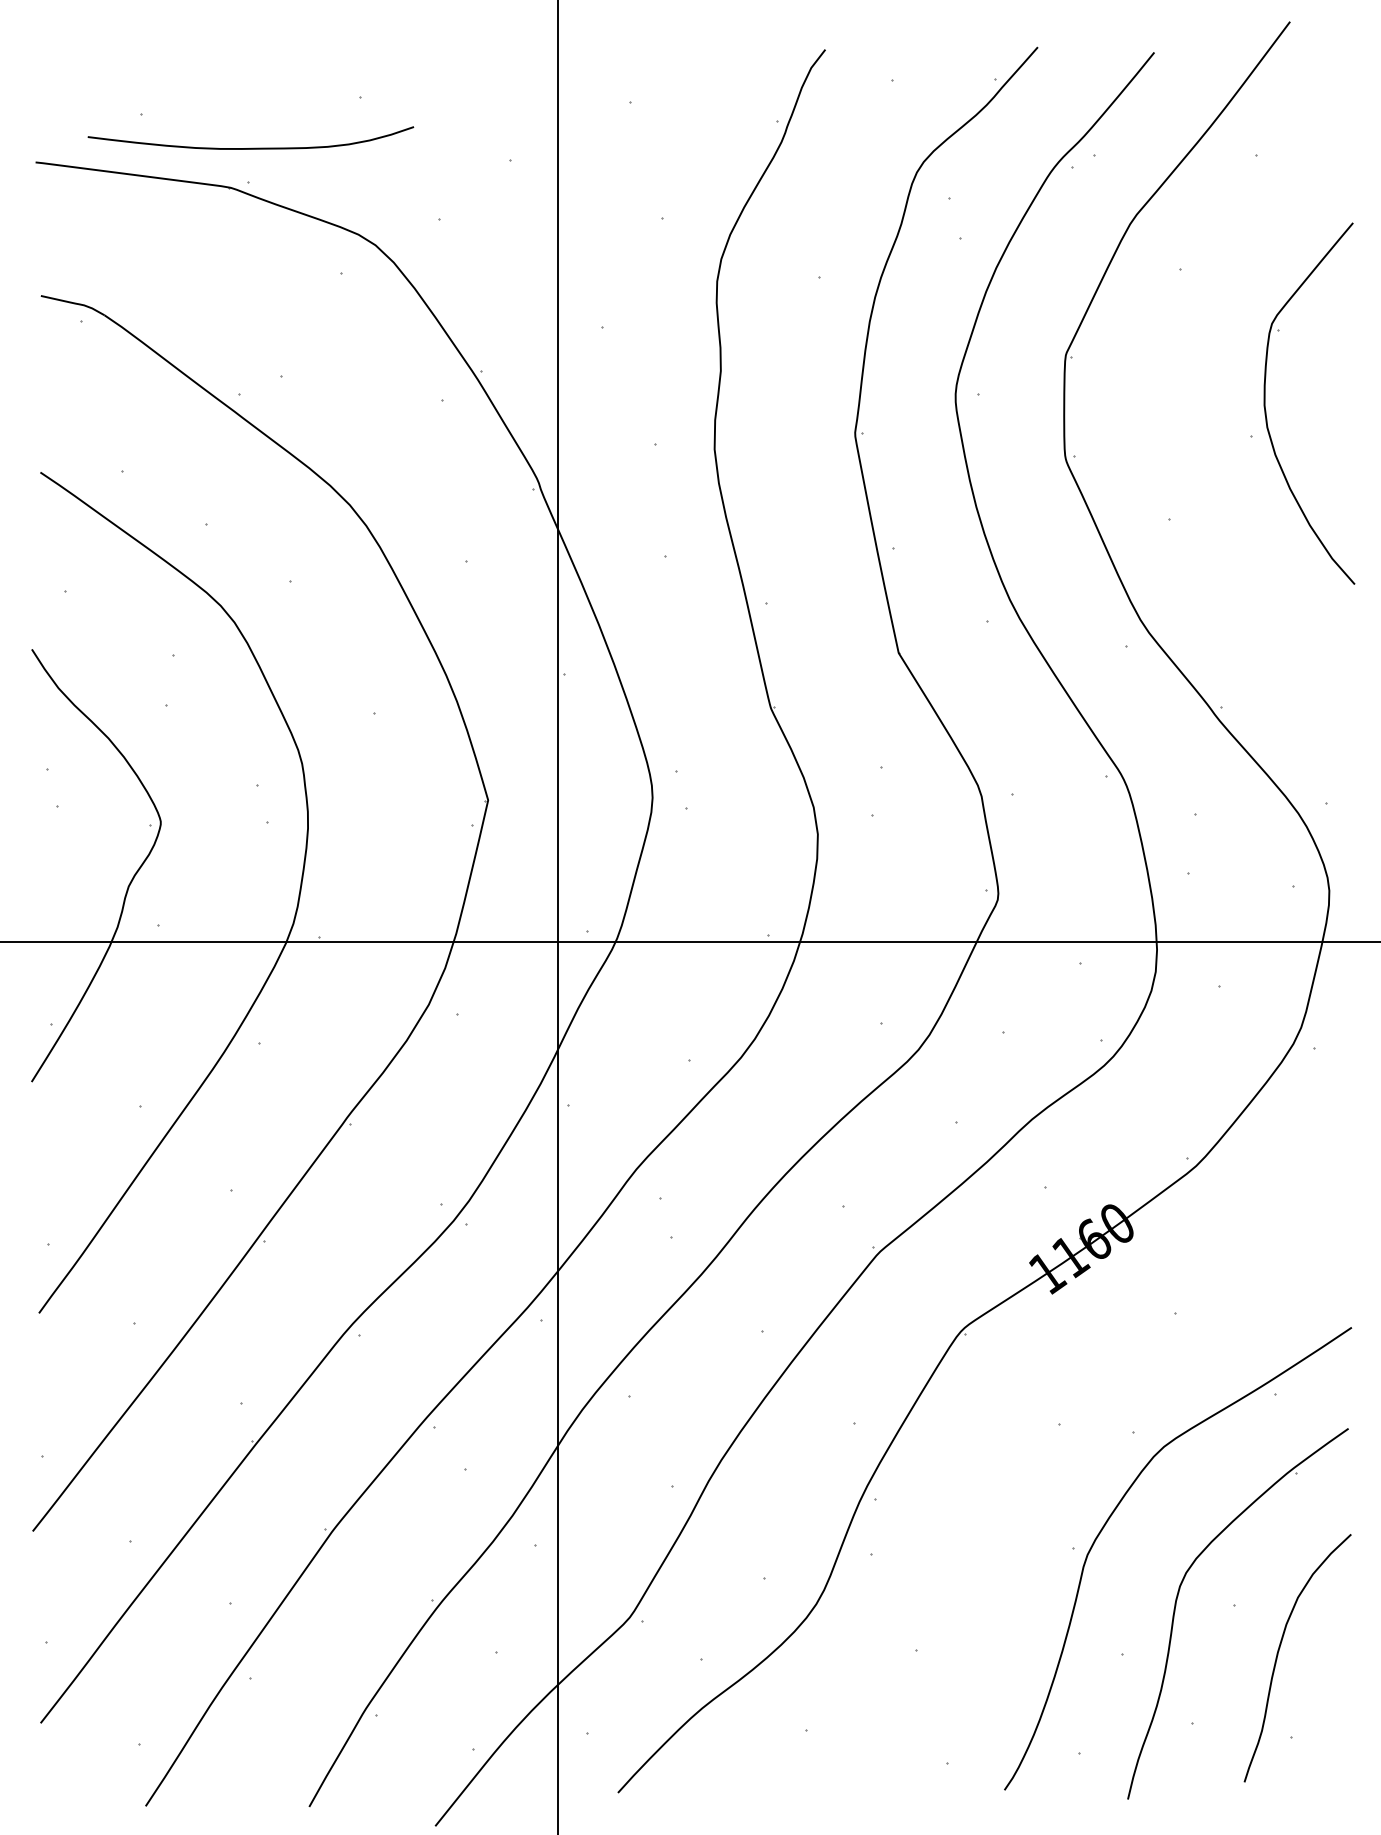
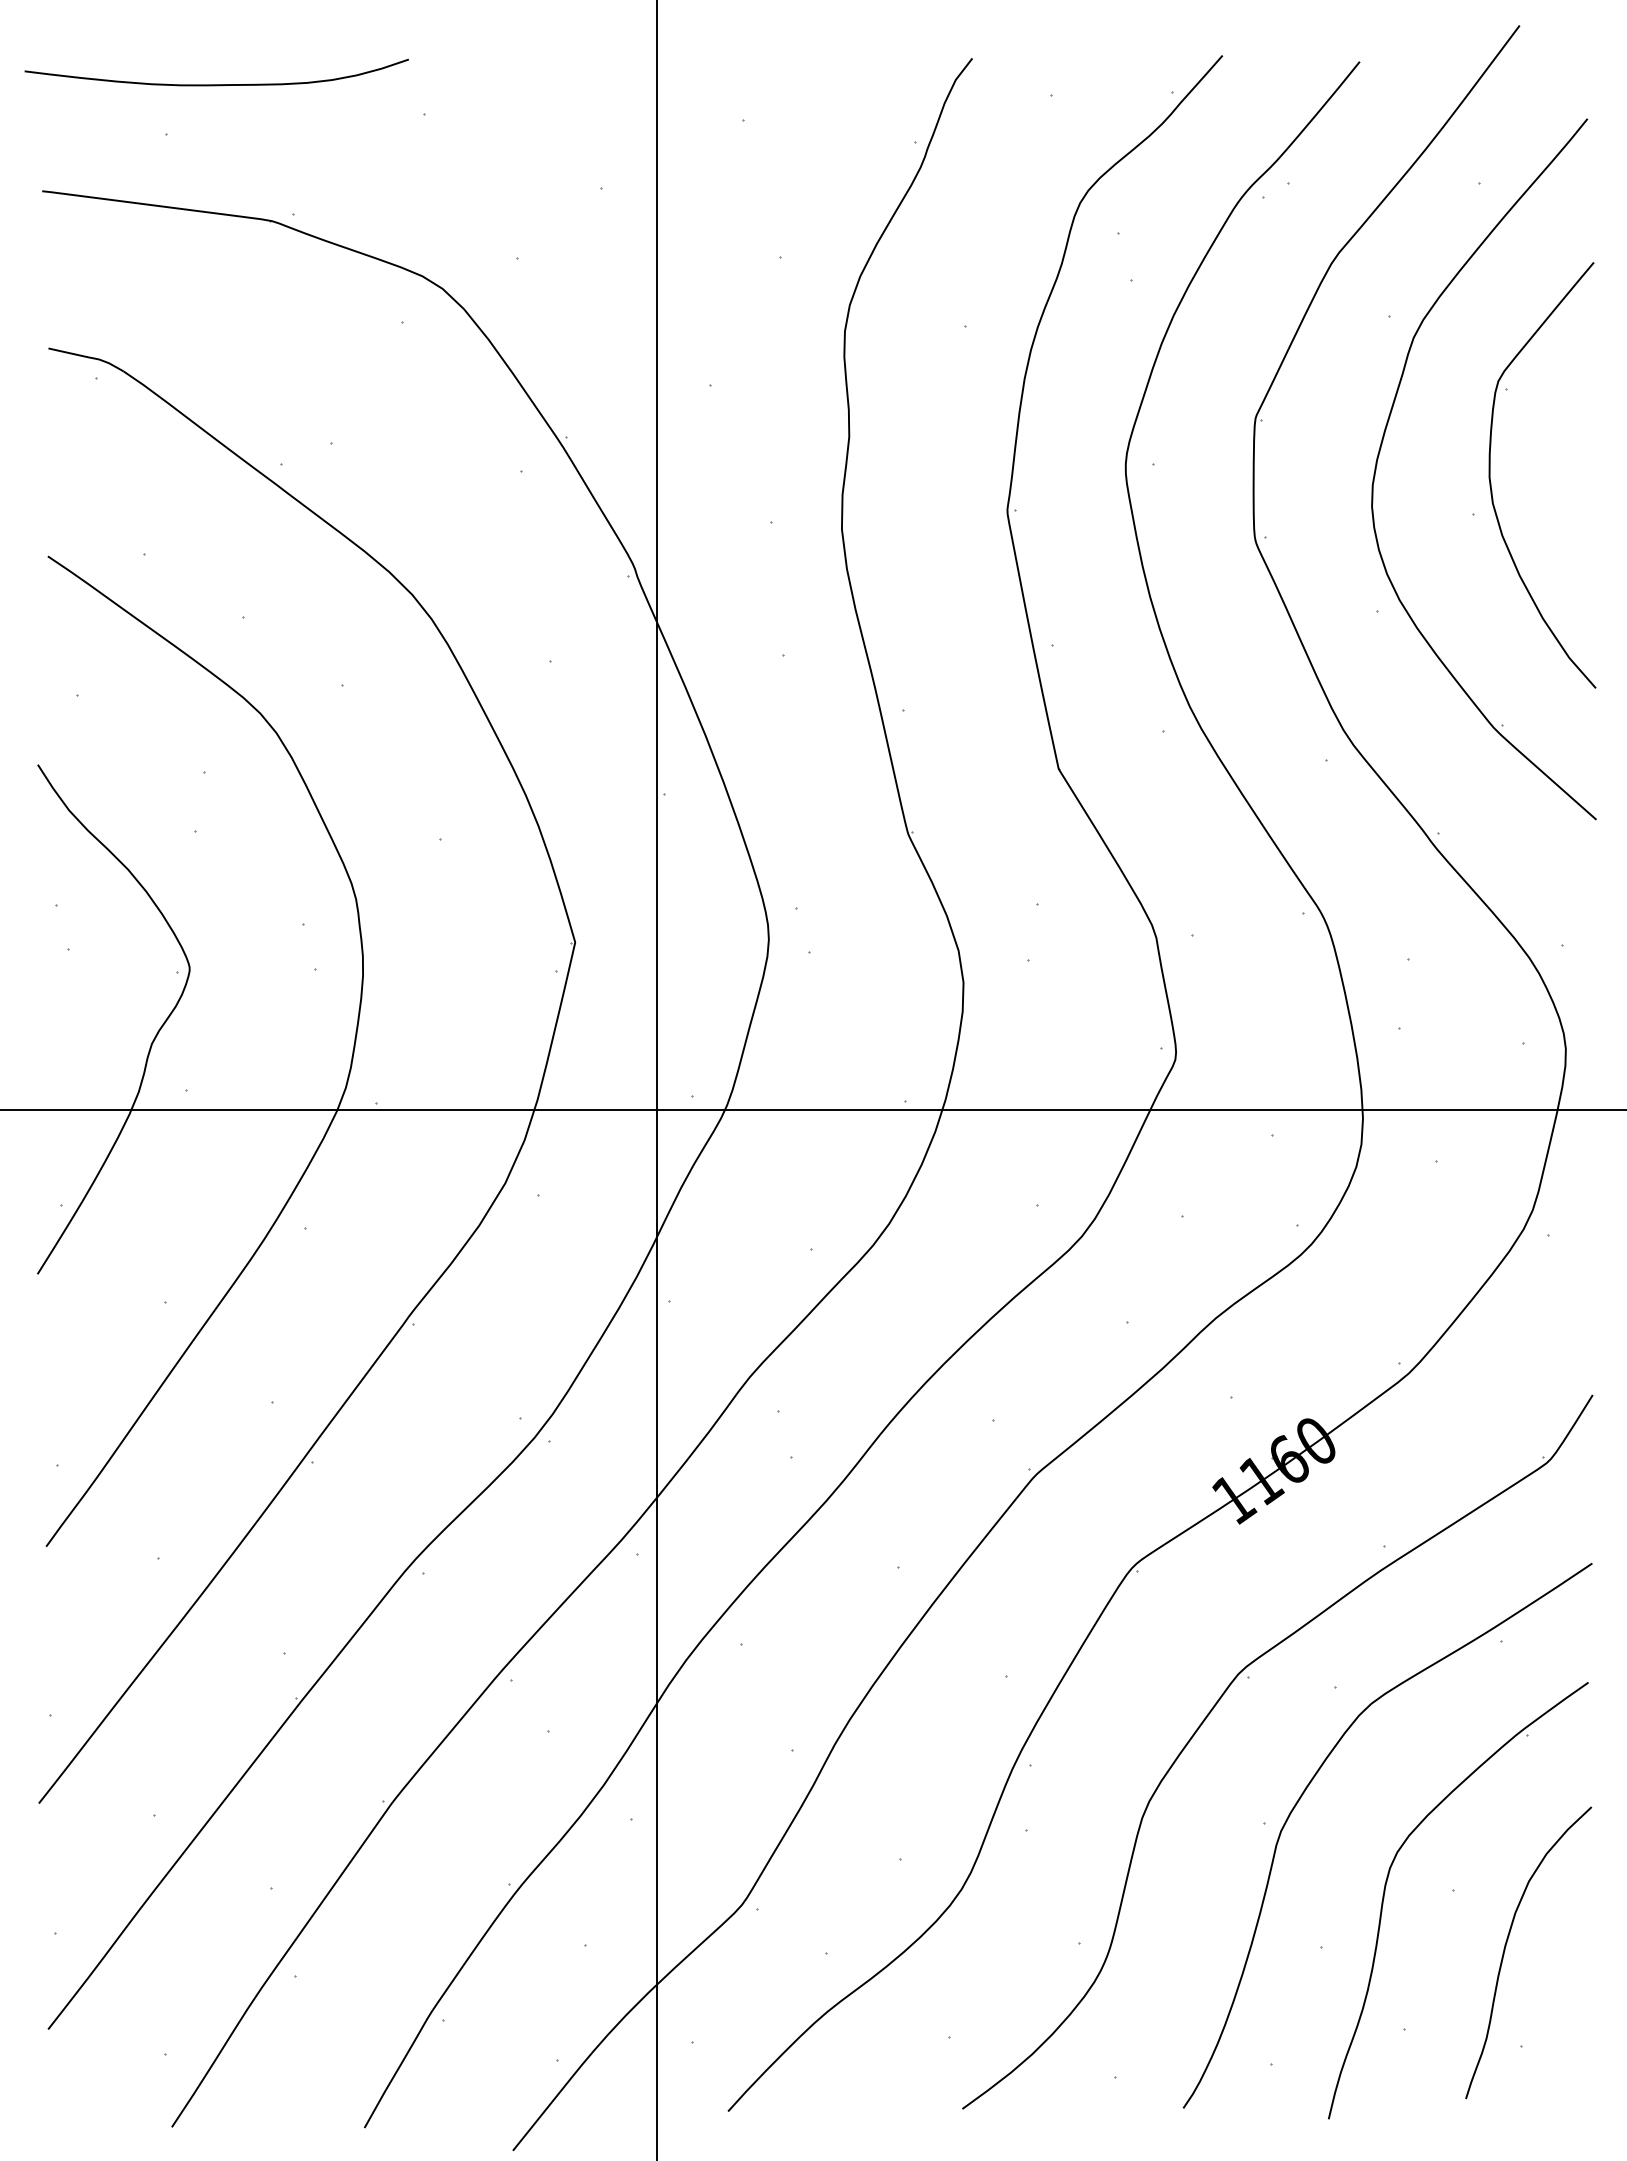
curve: (250, 148) -> (216, 84), moved
part: (1175, 371) -> (1384, 437), added
part: (1032, 1448) -> (1216, 1705), added

